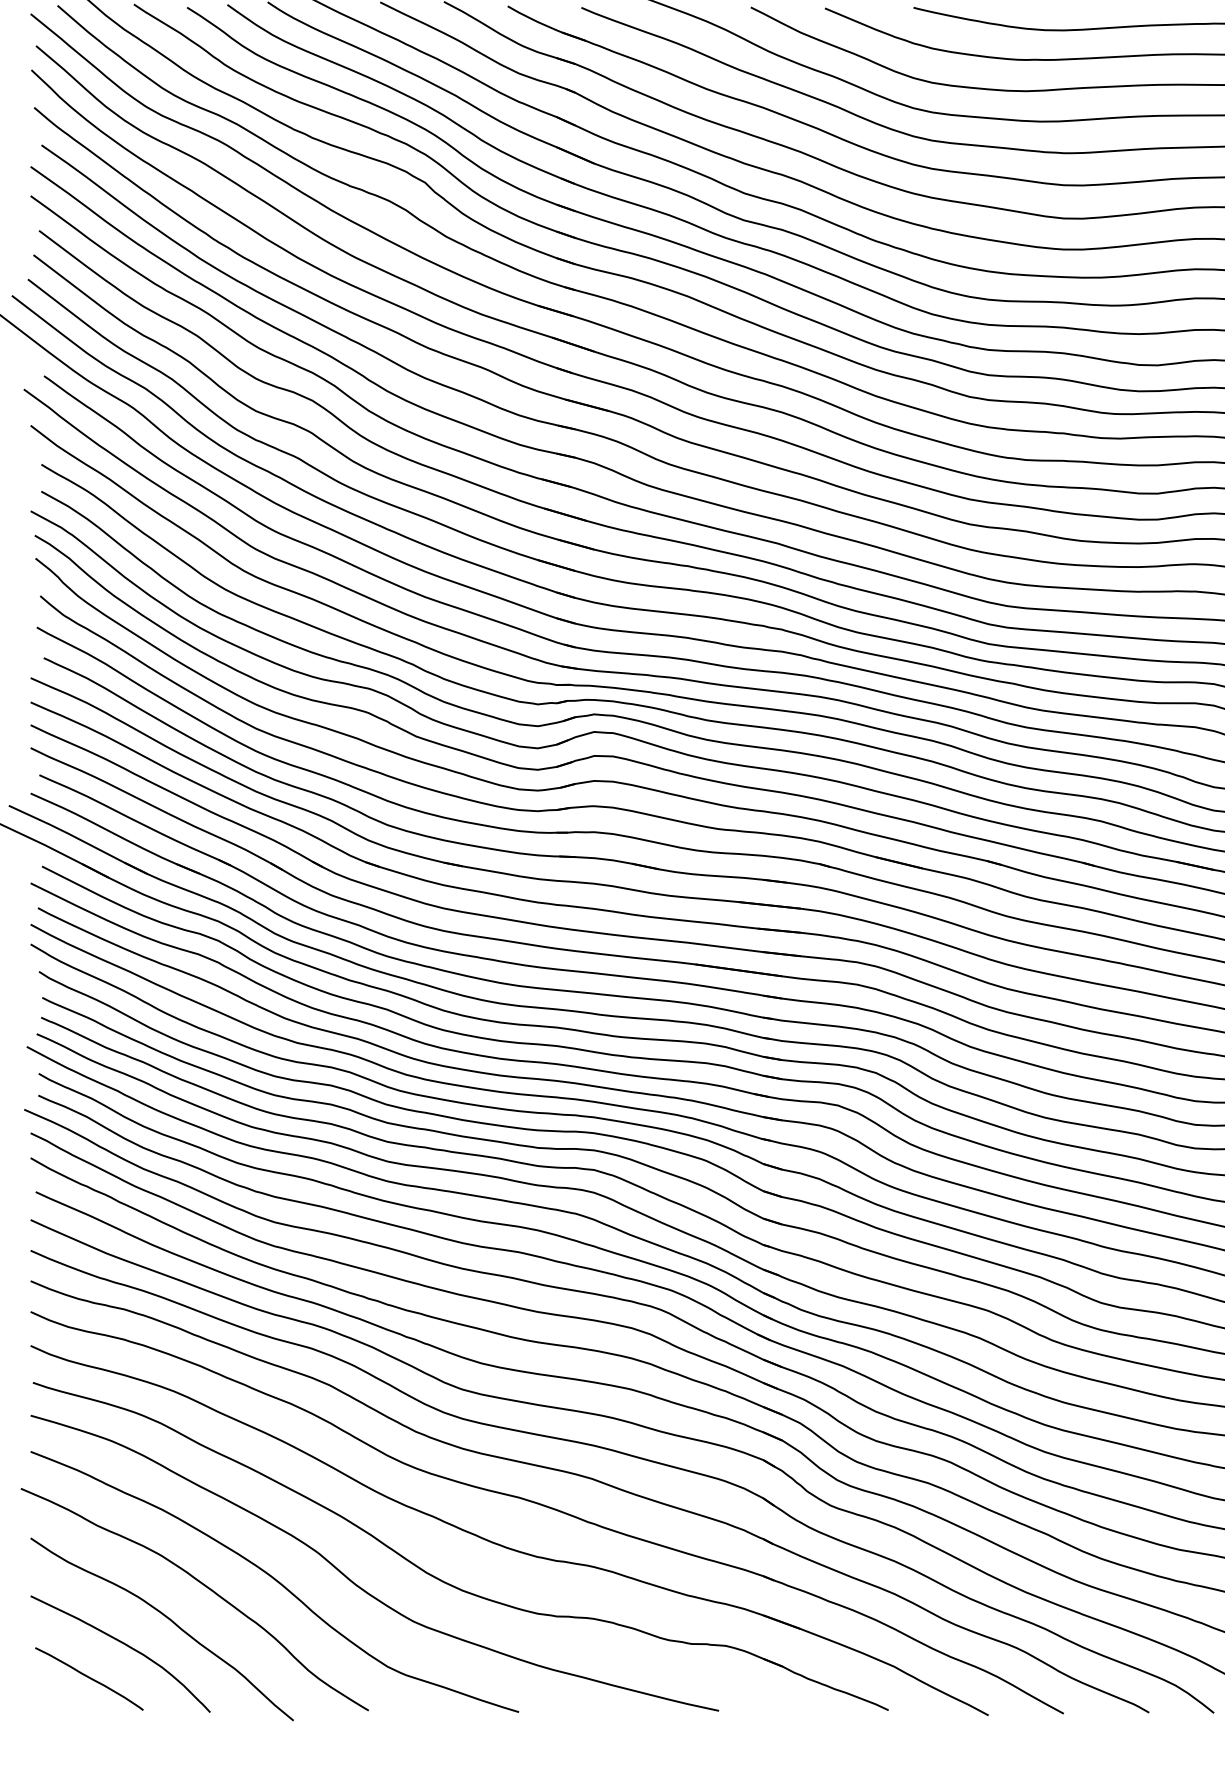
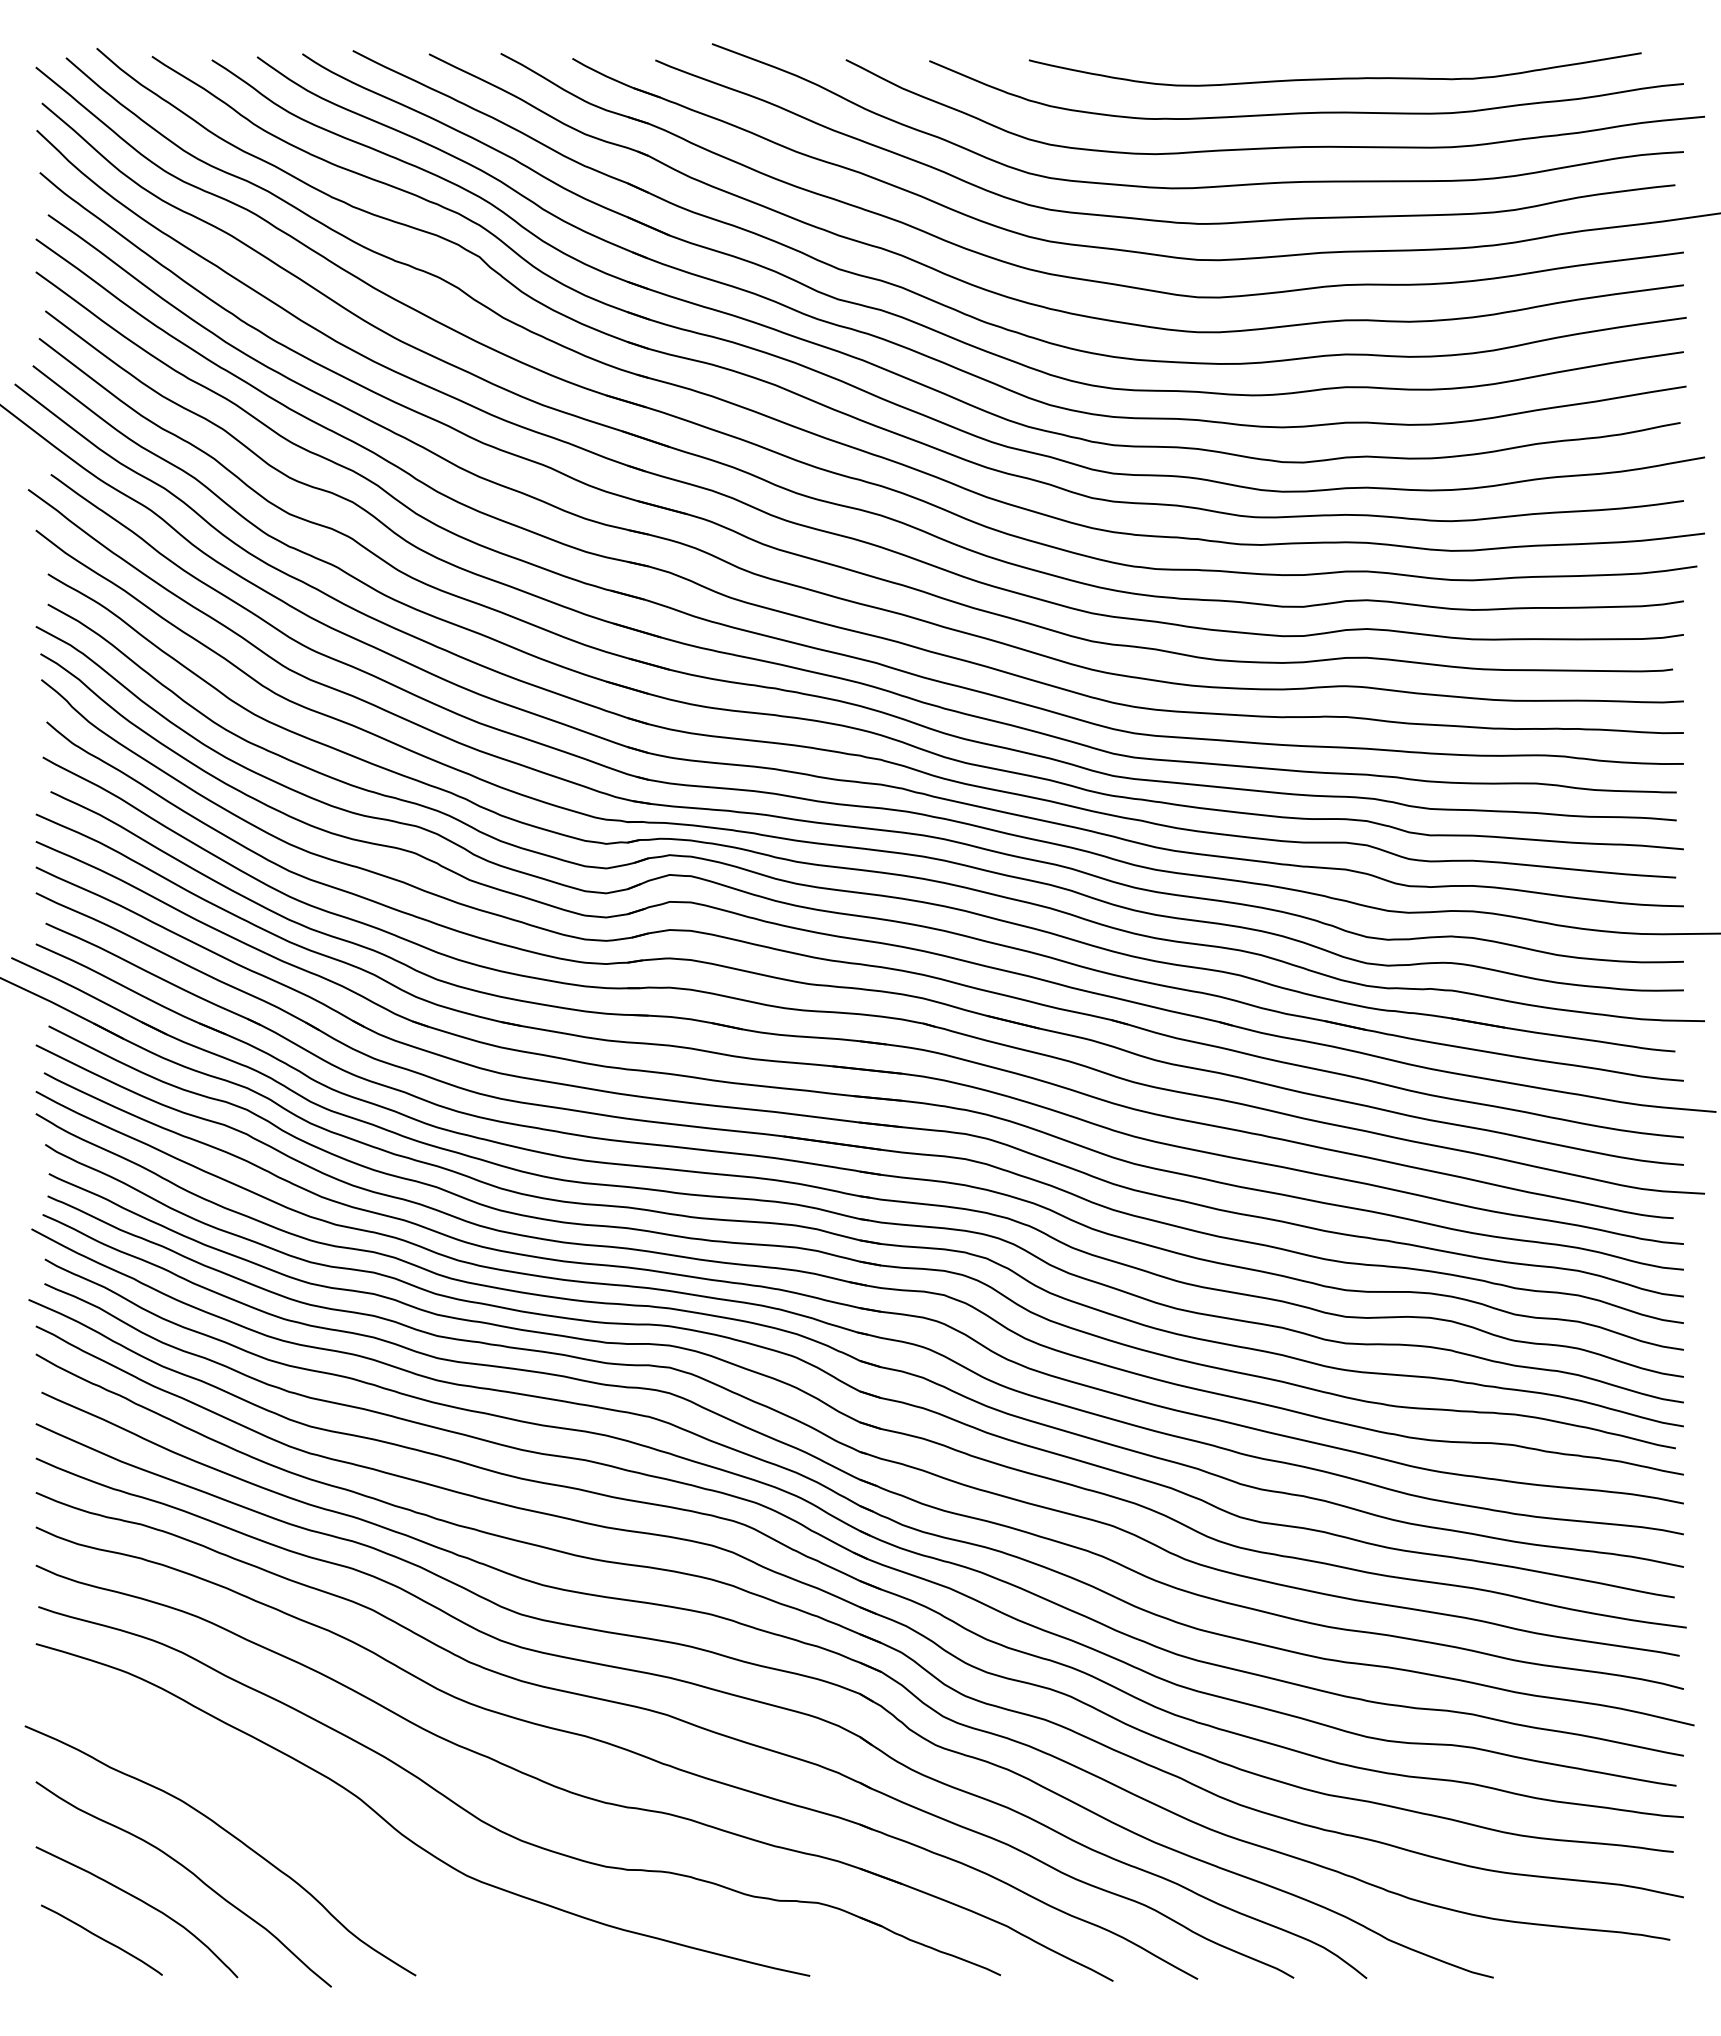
curve: (274, 1580) -> (310, 1829), removed

